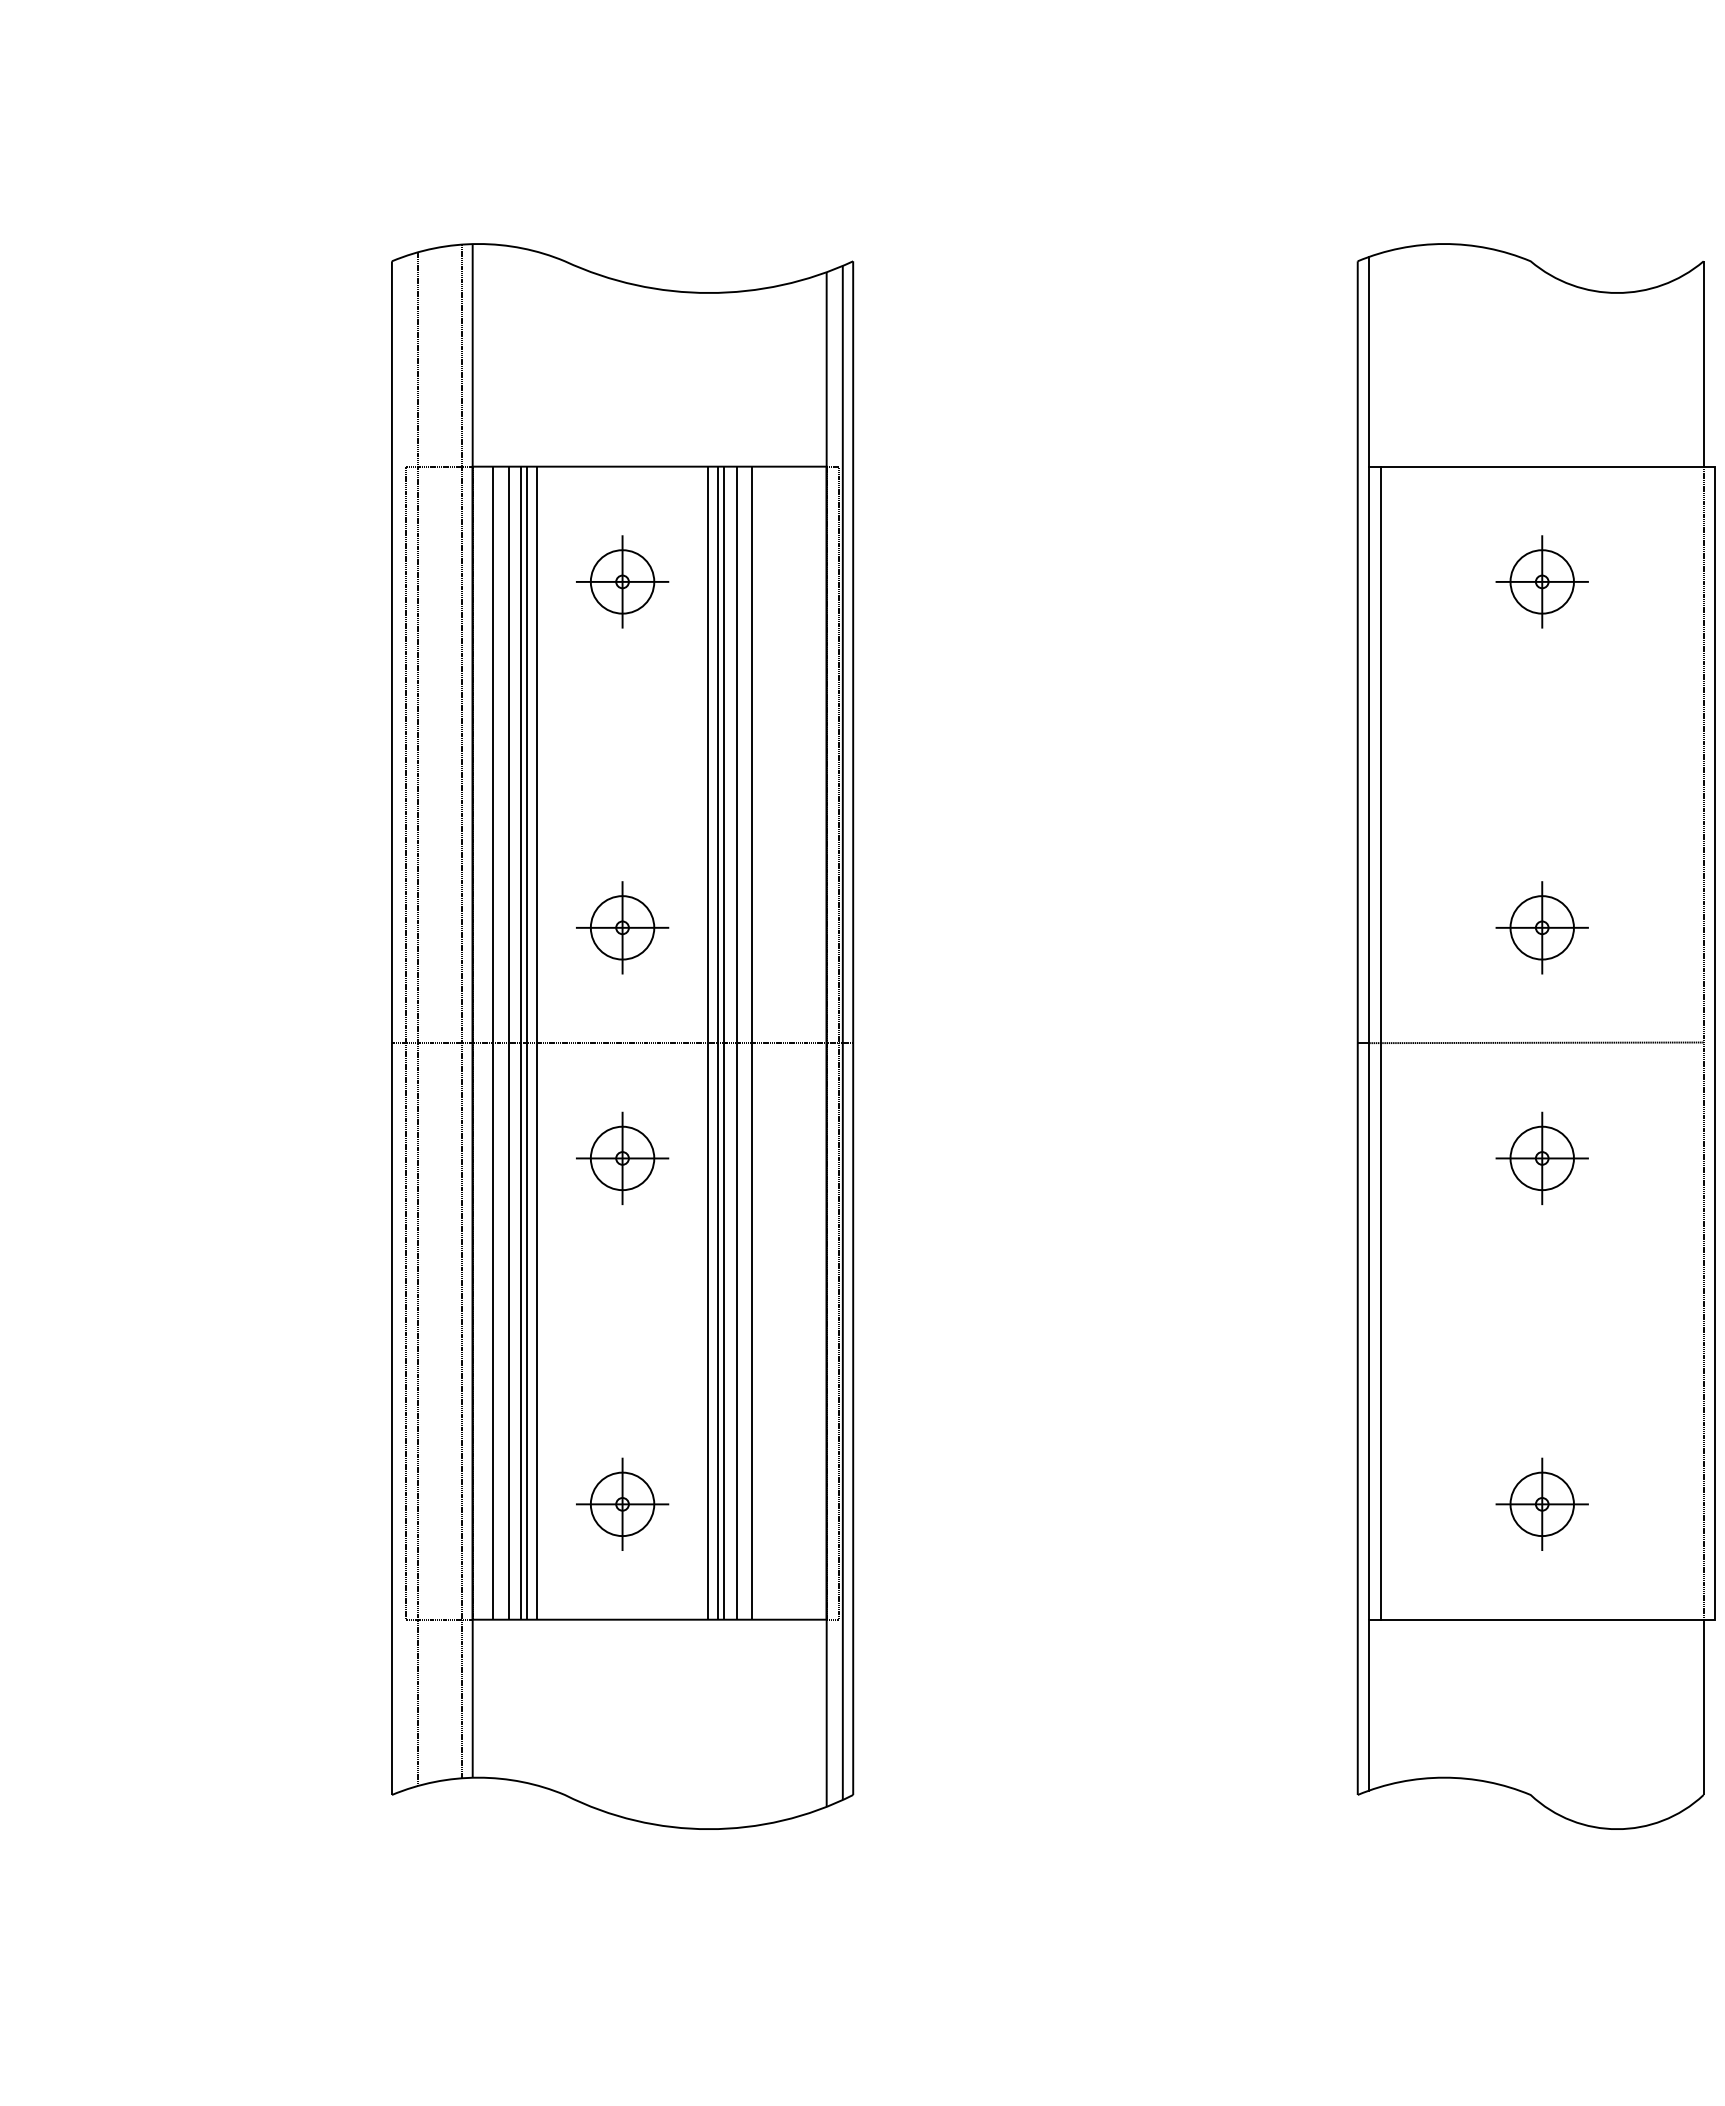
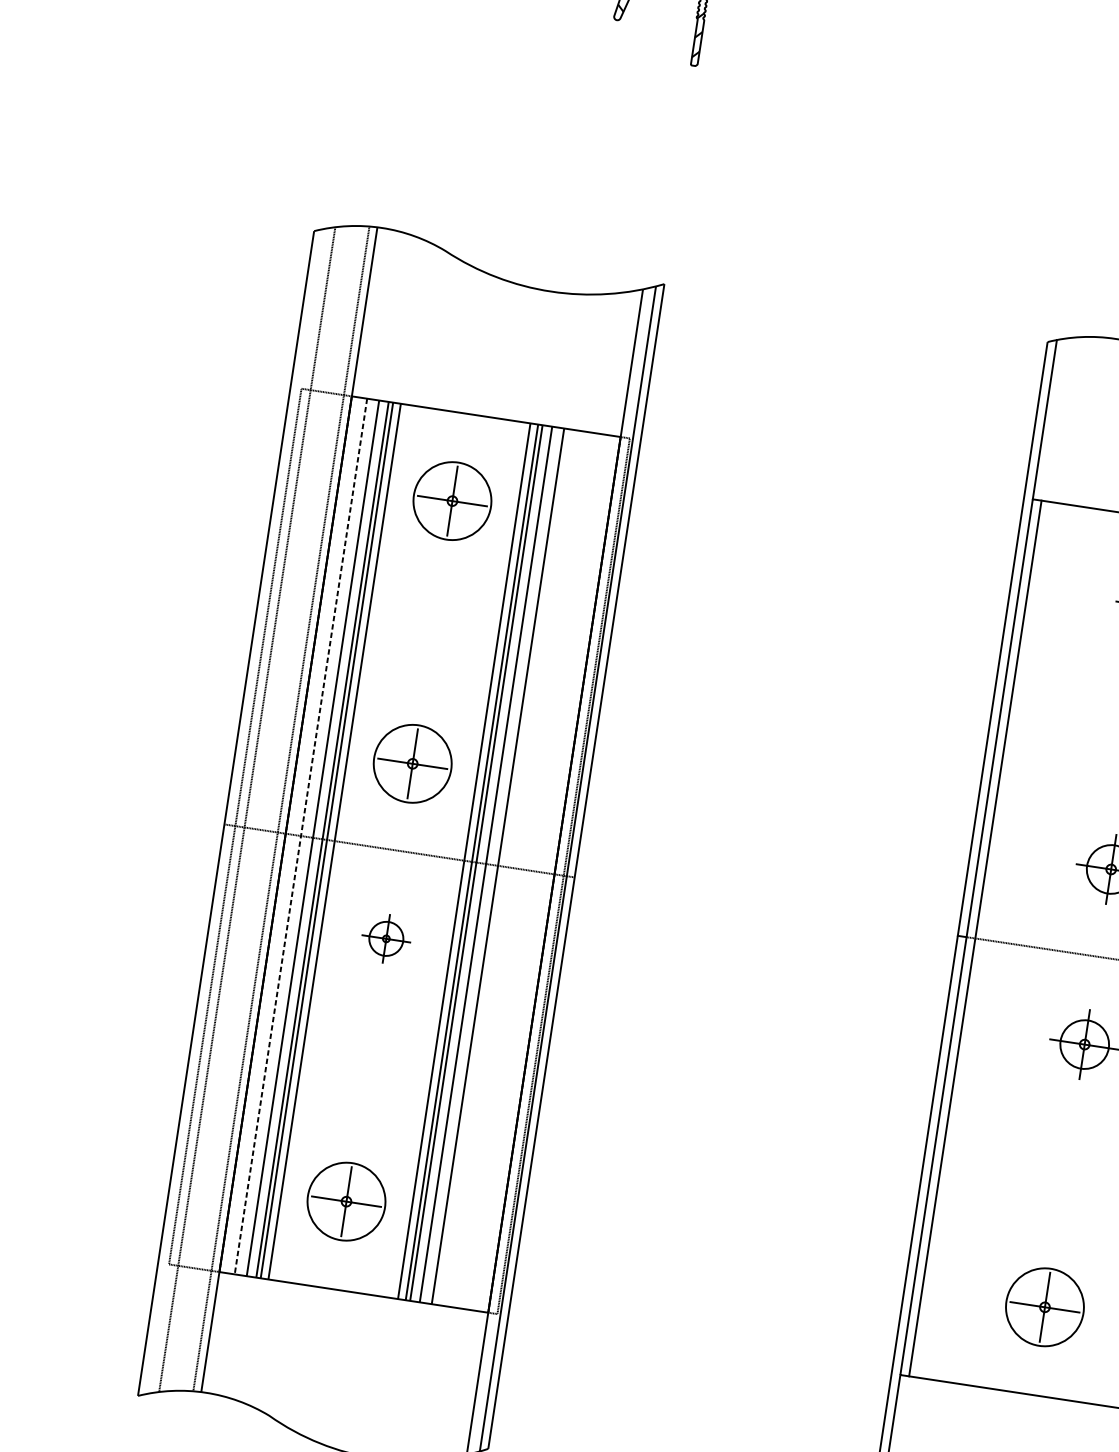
circle: (622, 581) -> (452, 500), size x1.6
circle: (622, 927) -> (412, 763), size x1.6
line: (492, 1043) -> (300, 836), solid -> dashed
part: (622, 1157) -> (386, 938), size x0.7
circle: (622, 1504) -> (346, 1201), size x1.6
circle: (1541, 1504) -> (1044, 1307), size x1.6

